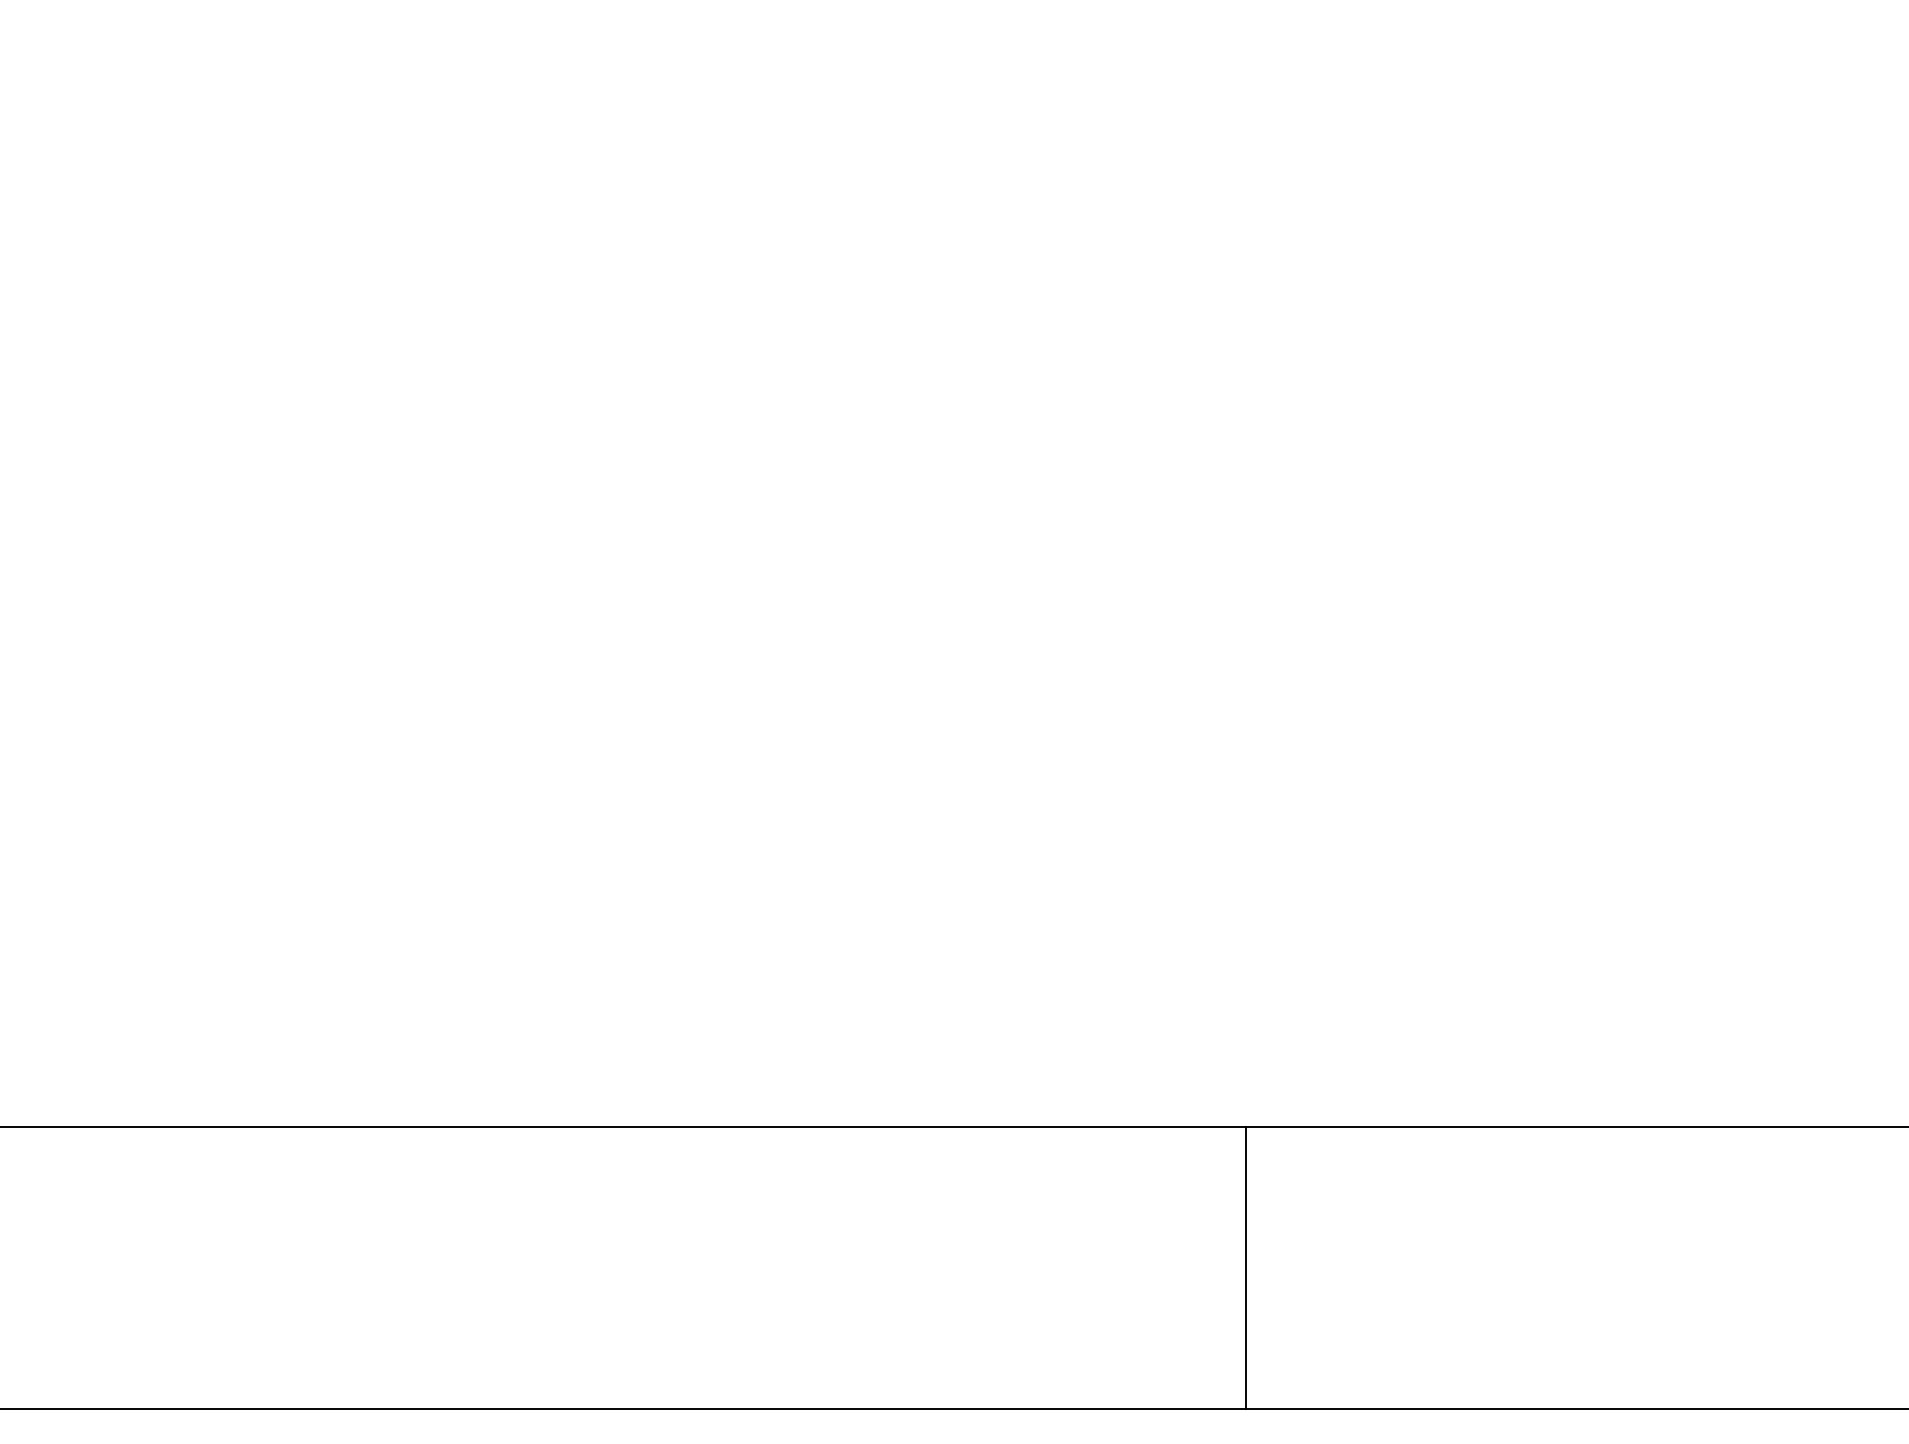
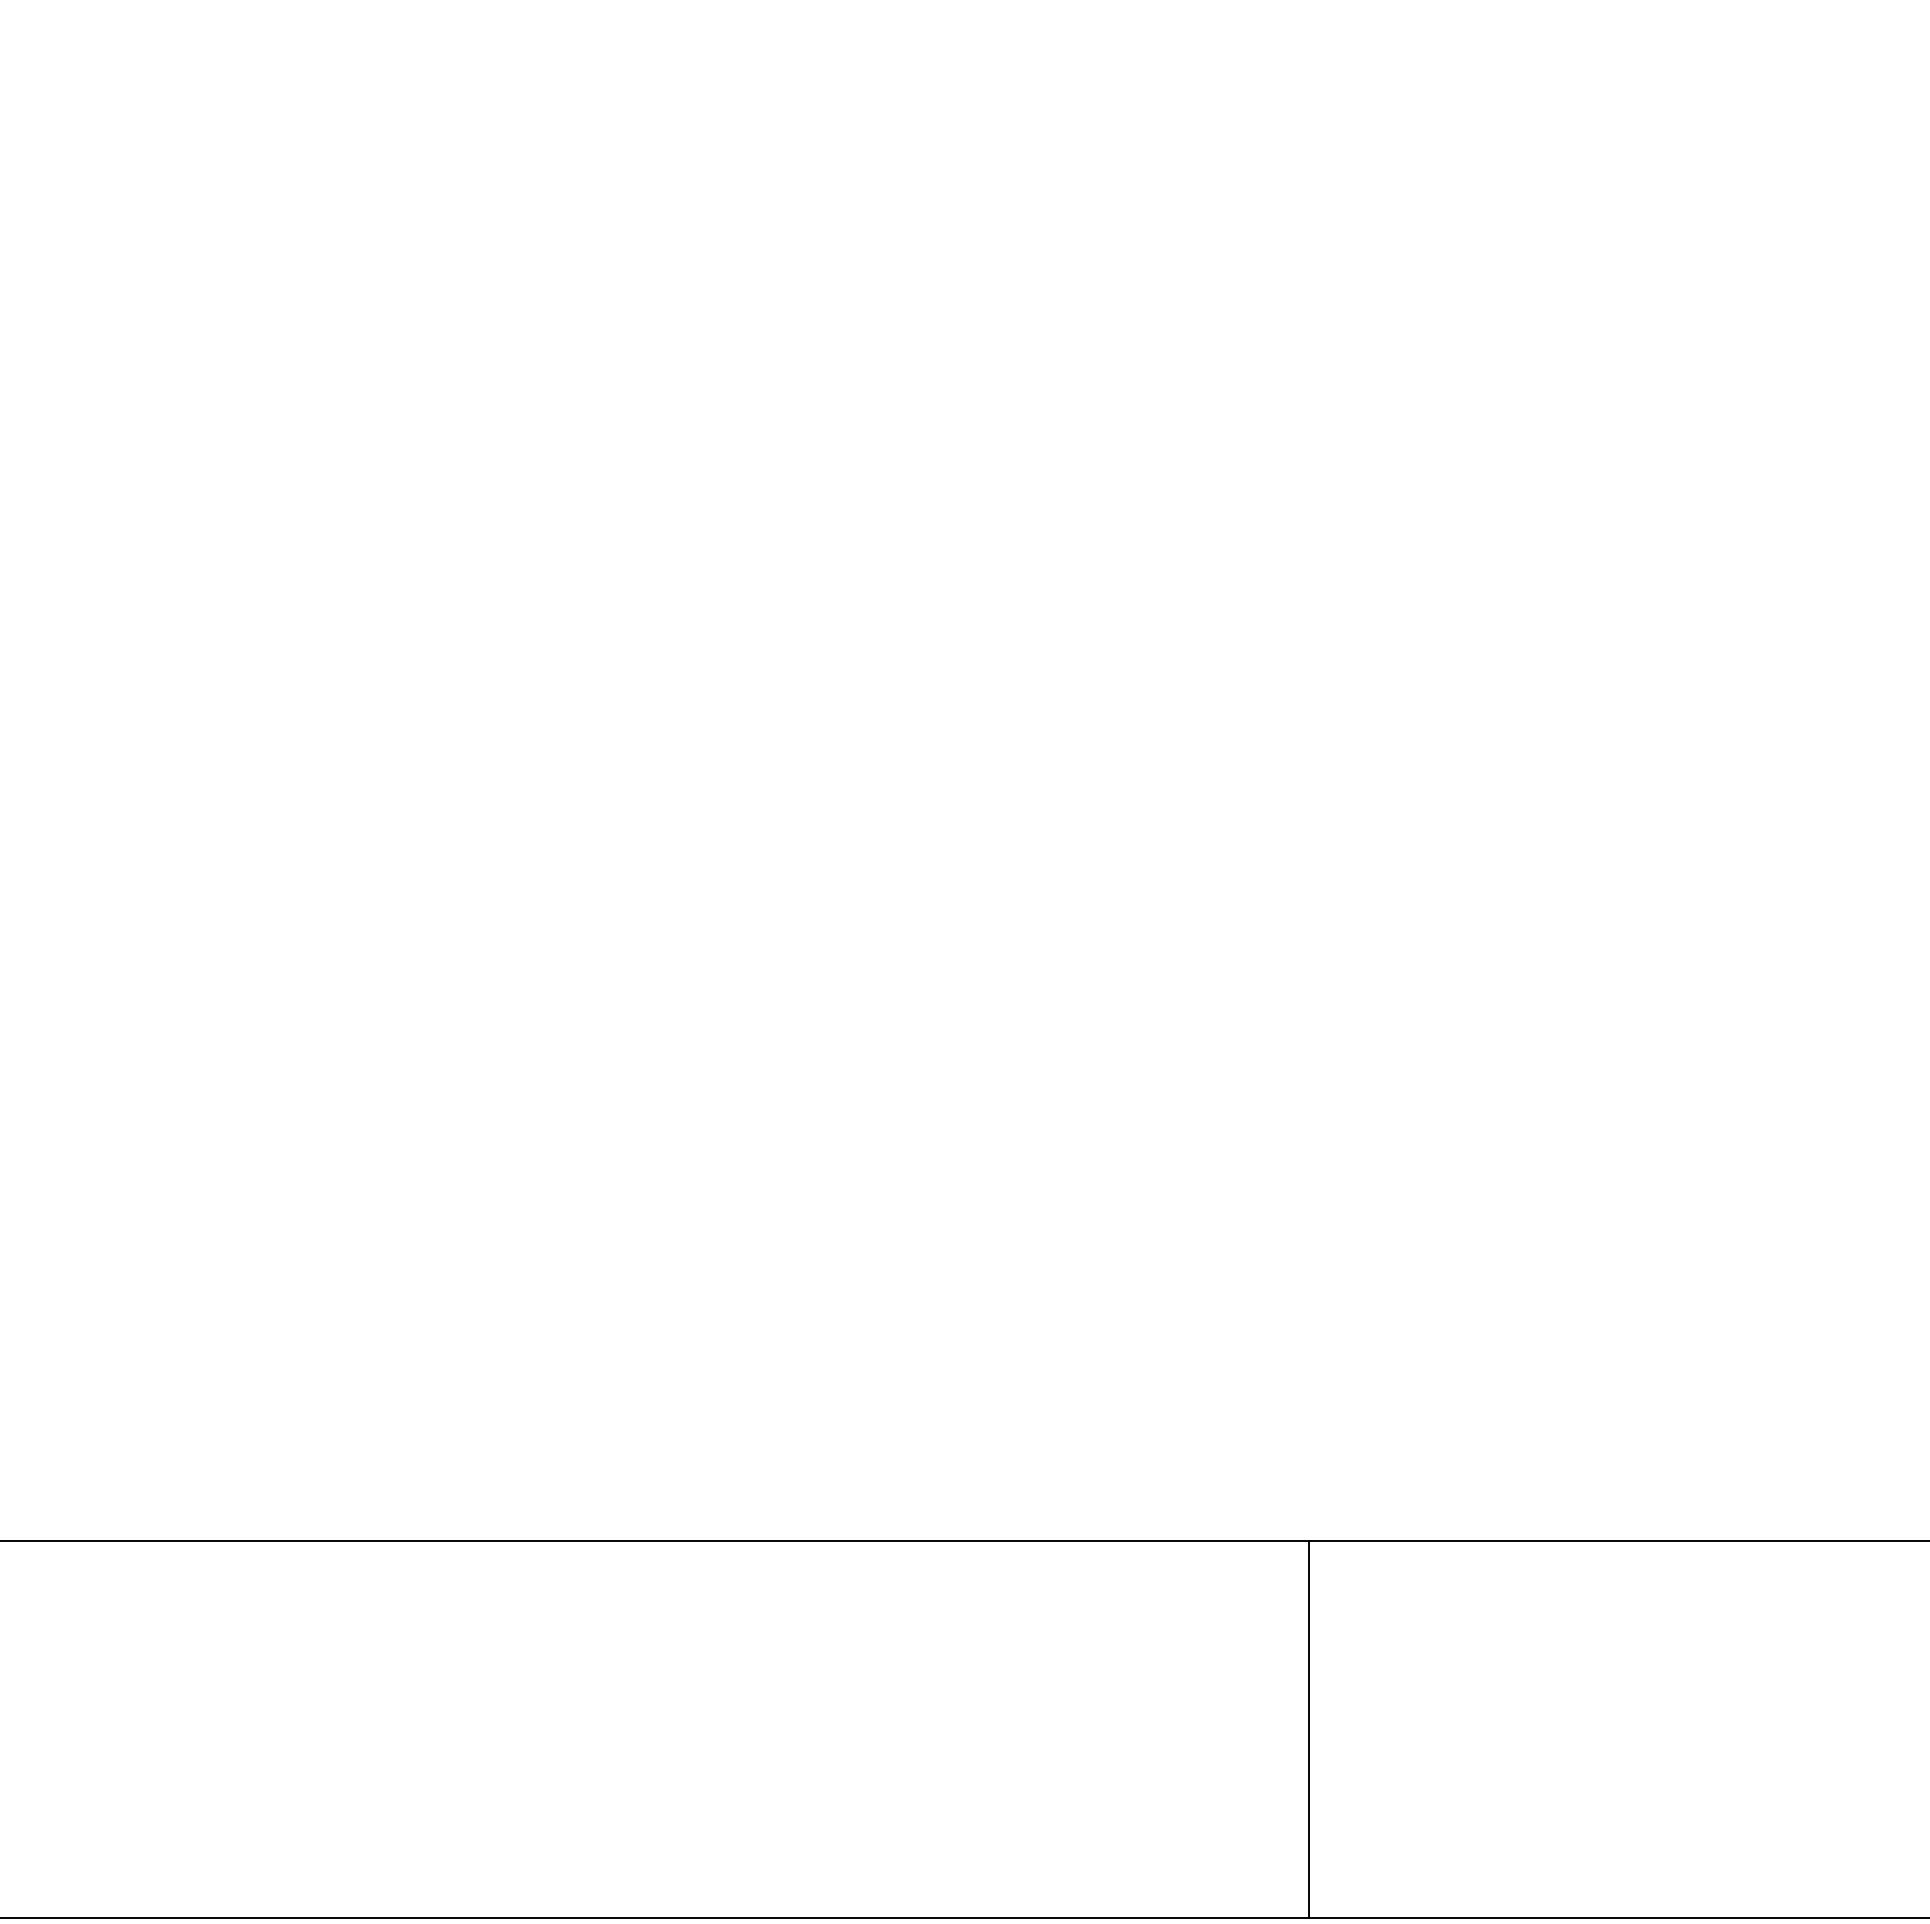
line: (1246, 1267) -> (1309, 1728), moved

